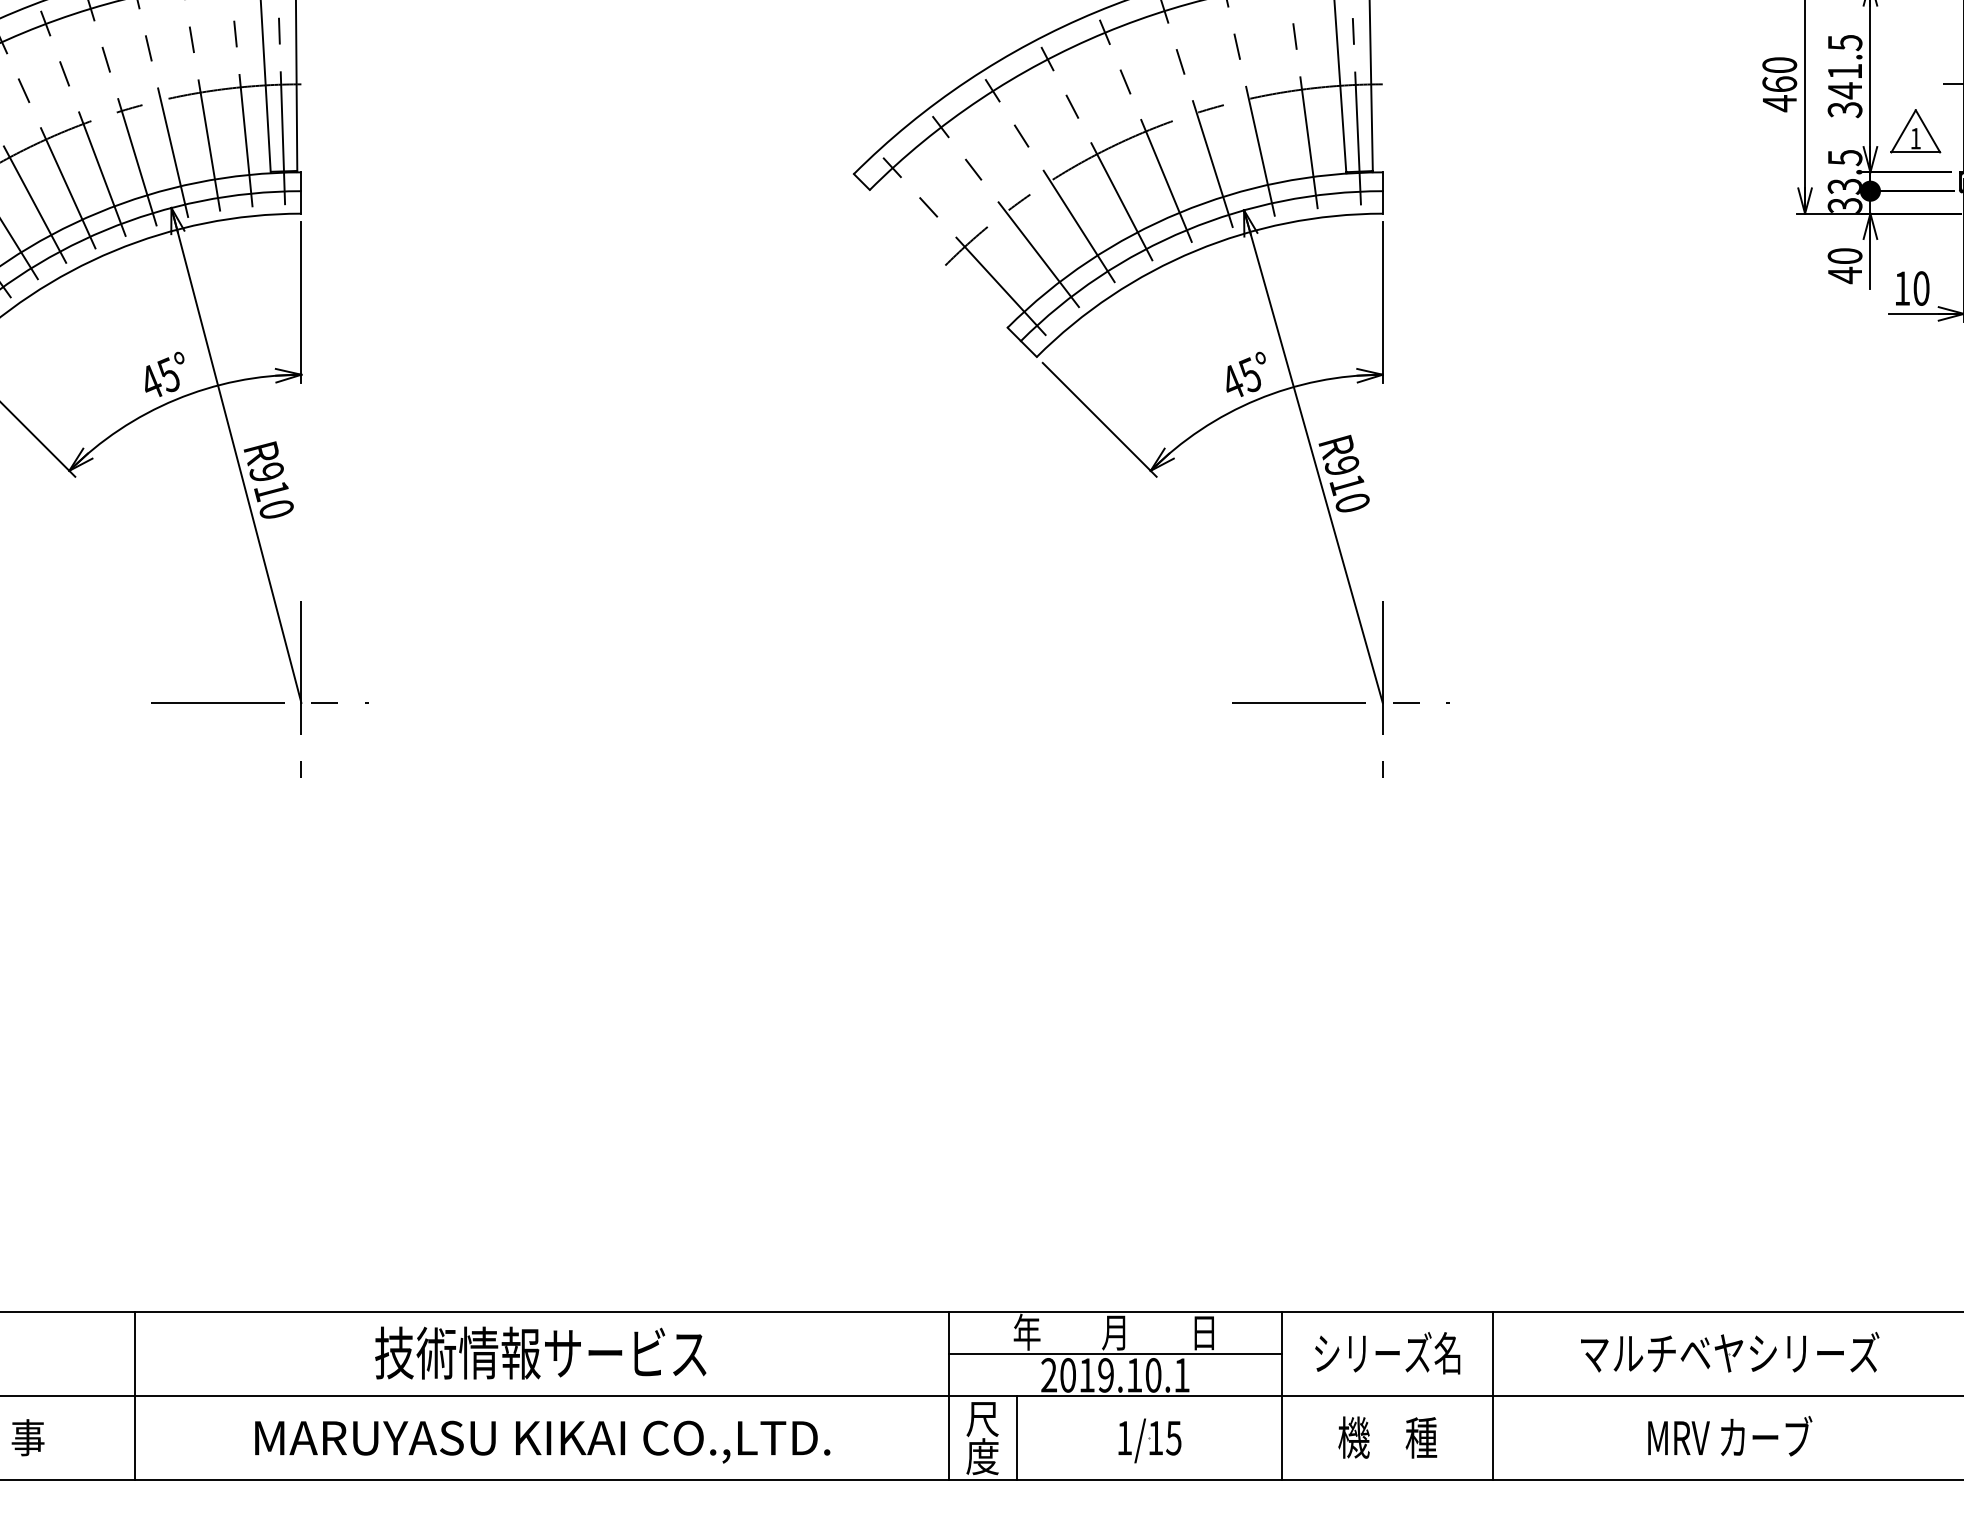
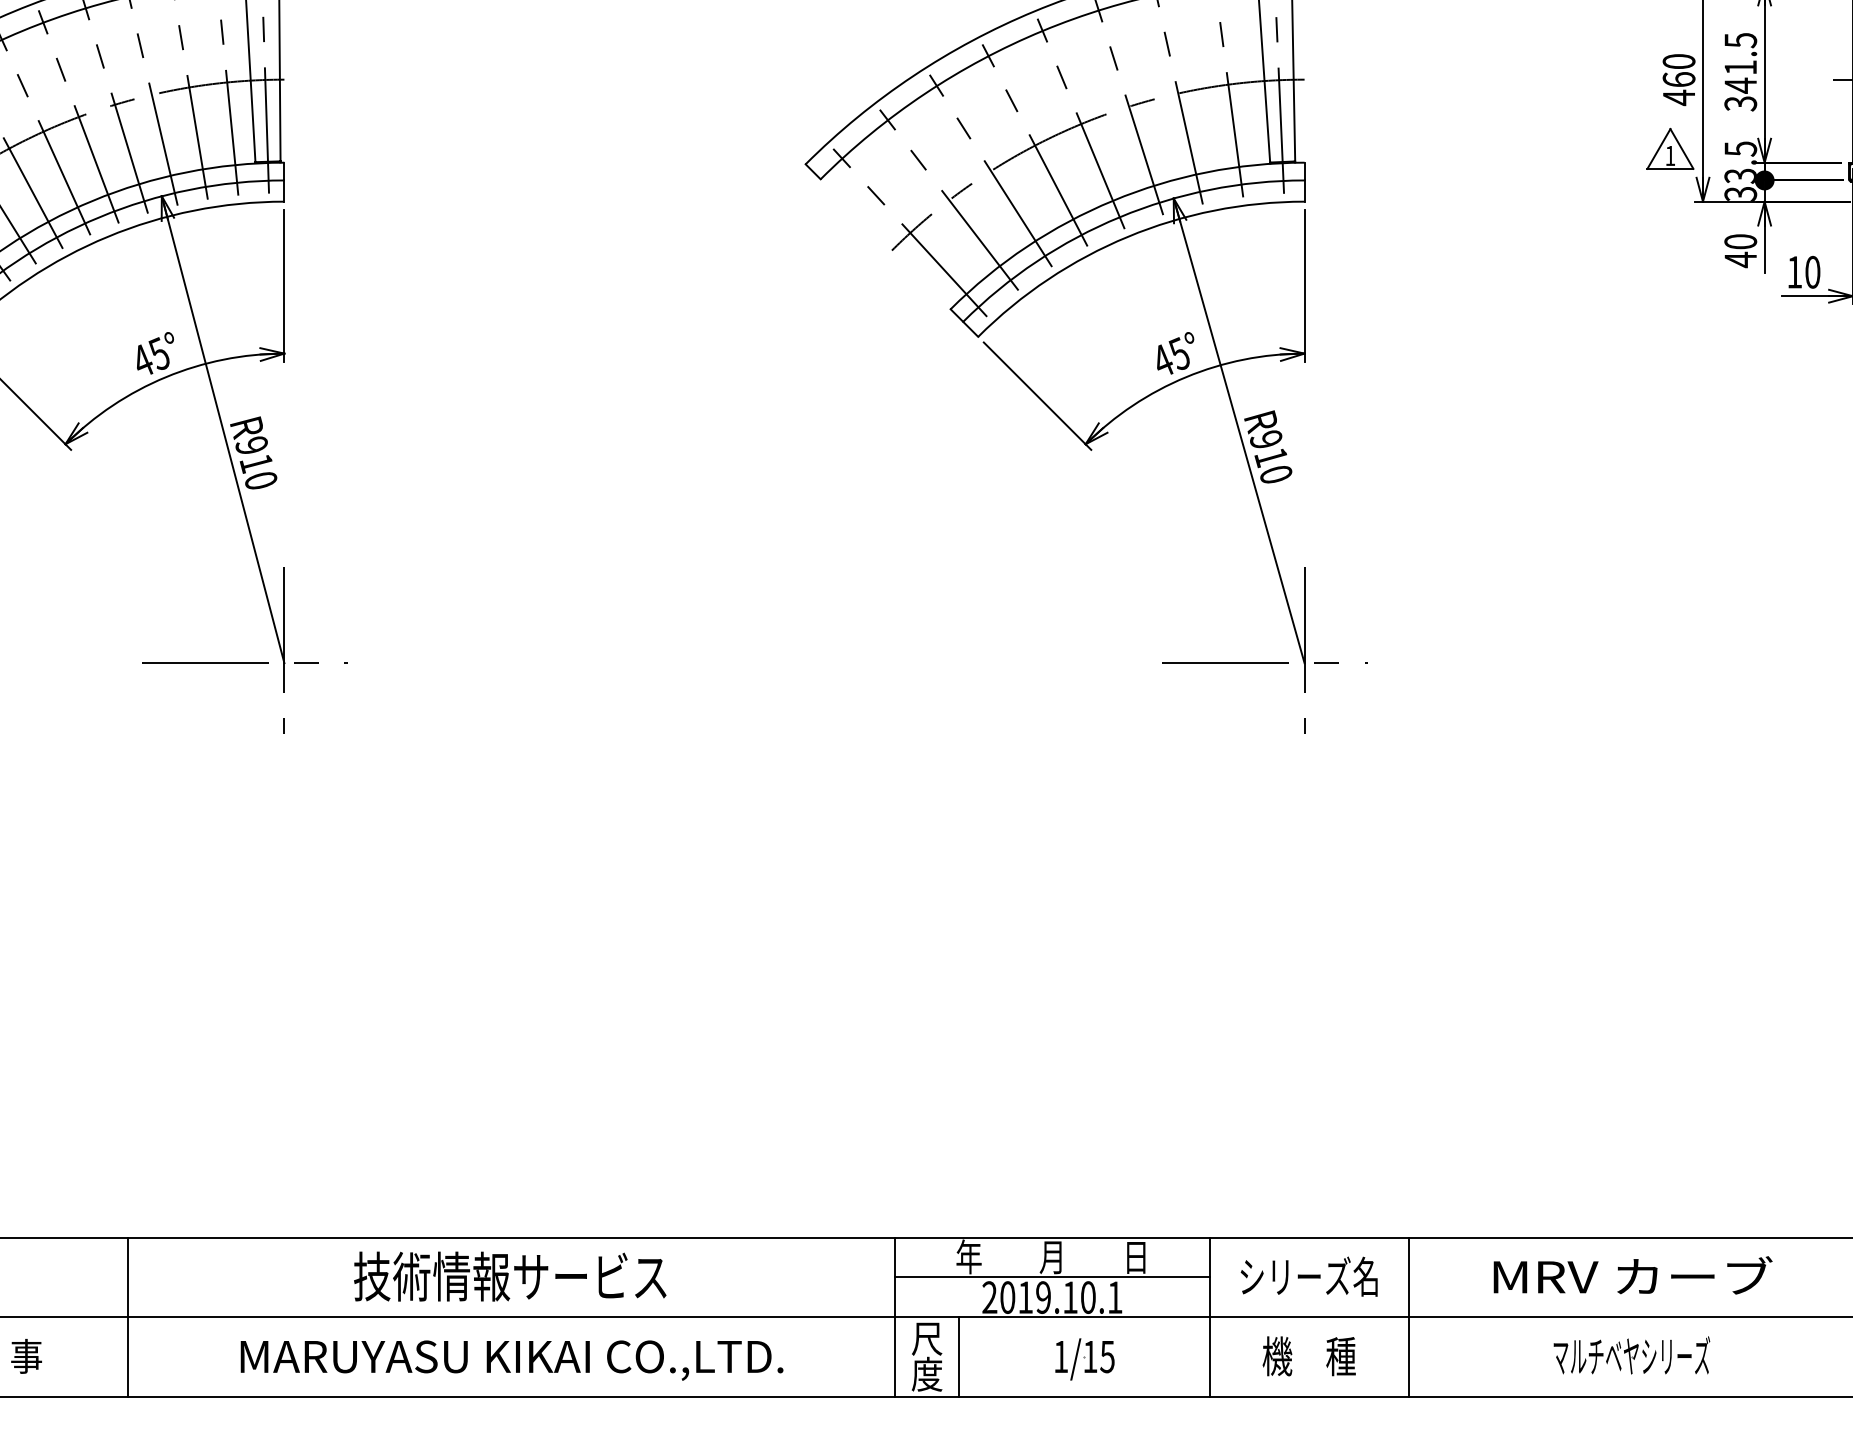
part: (1915, 130) -> (1670, 148), moved
text: (1730, 1351) -> (1632, 1275), マルチベヤシリーズ -> MRV カーブ
text: (1729, 1435) -> (1631, 1354), MRV カーブ -> マルチベヤシリーズ

